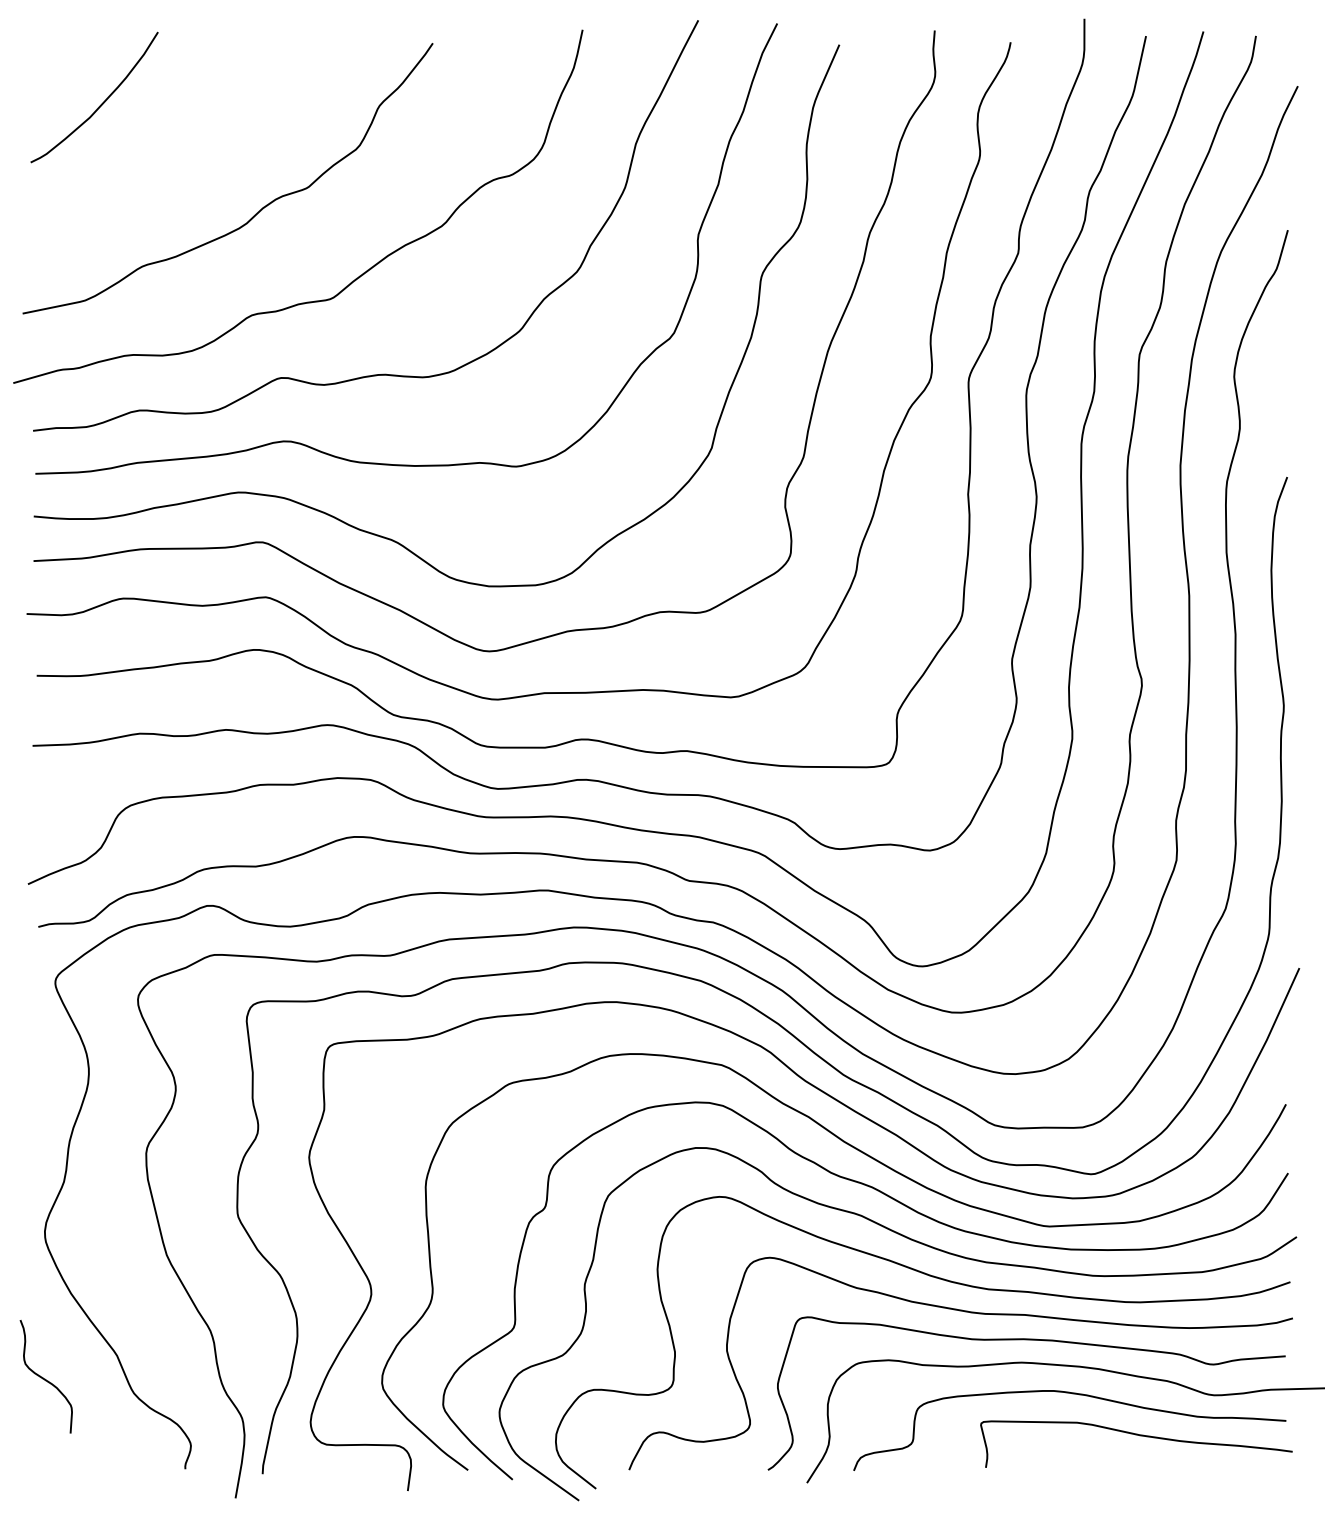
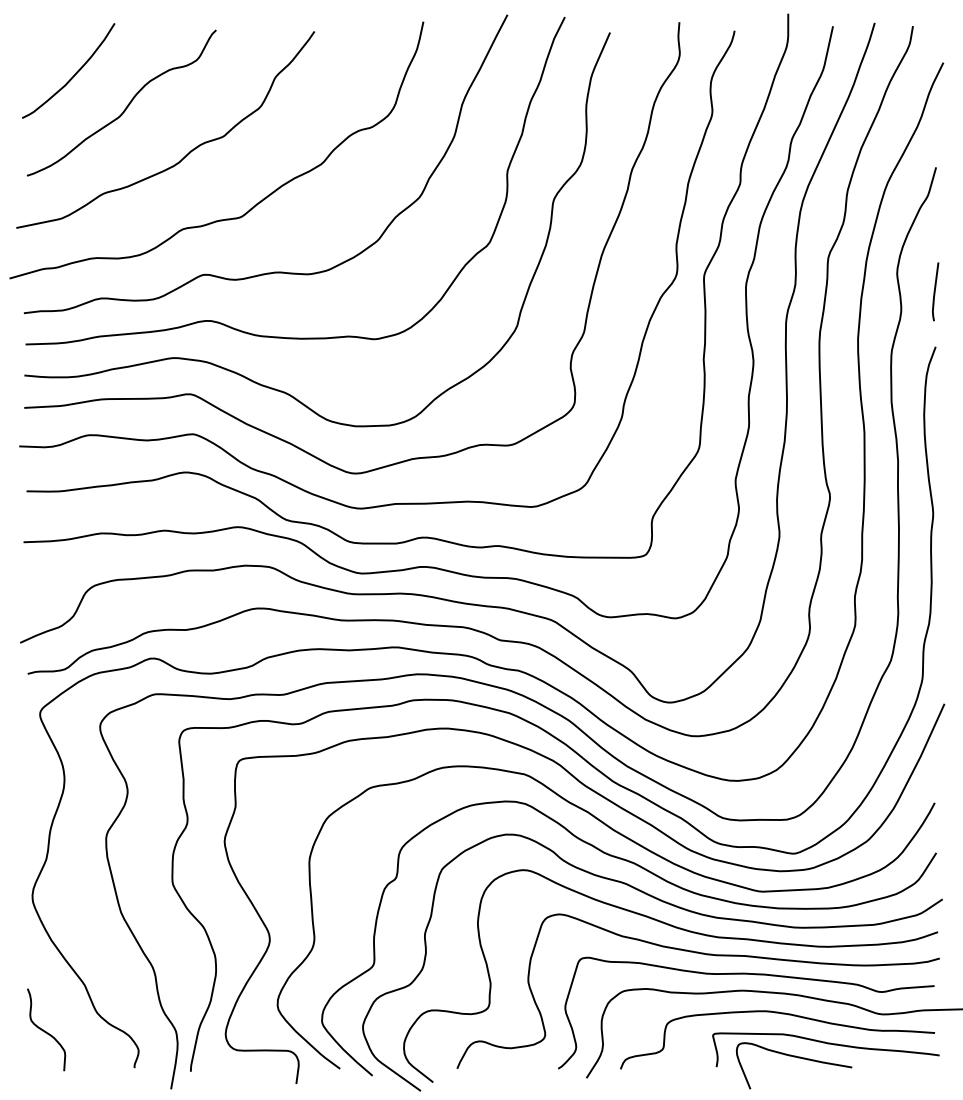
curve: (175, 143) -> (127, 104), added
line: (1286, 400) -> (935, 291), added
curve: (44, 1377) -> (45, 1030), moved
curve: (1093, 1454) -> (794, 1057), added

